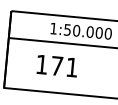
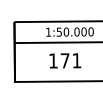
text: (57, 65) -> (65, 60), moved

